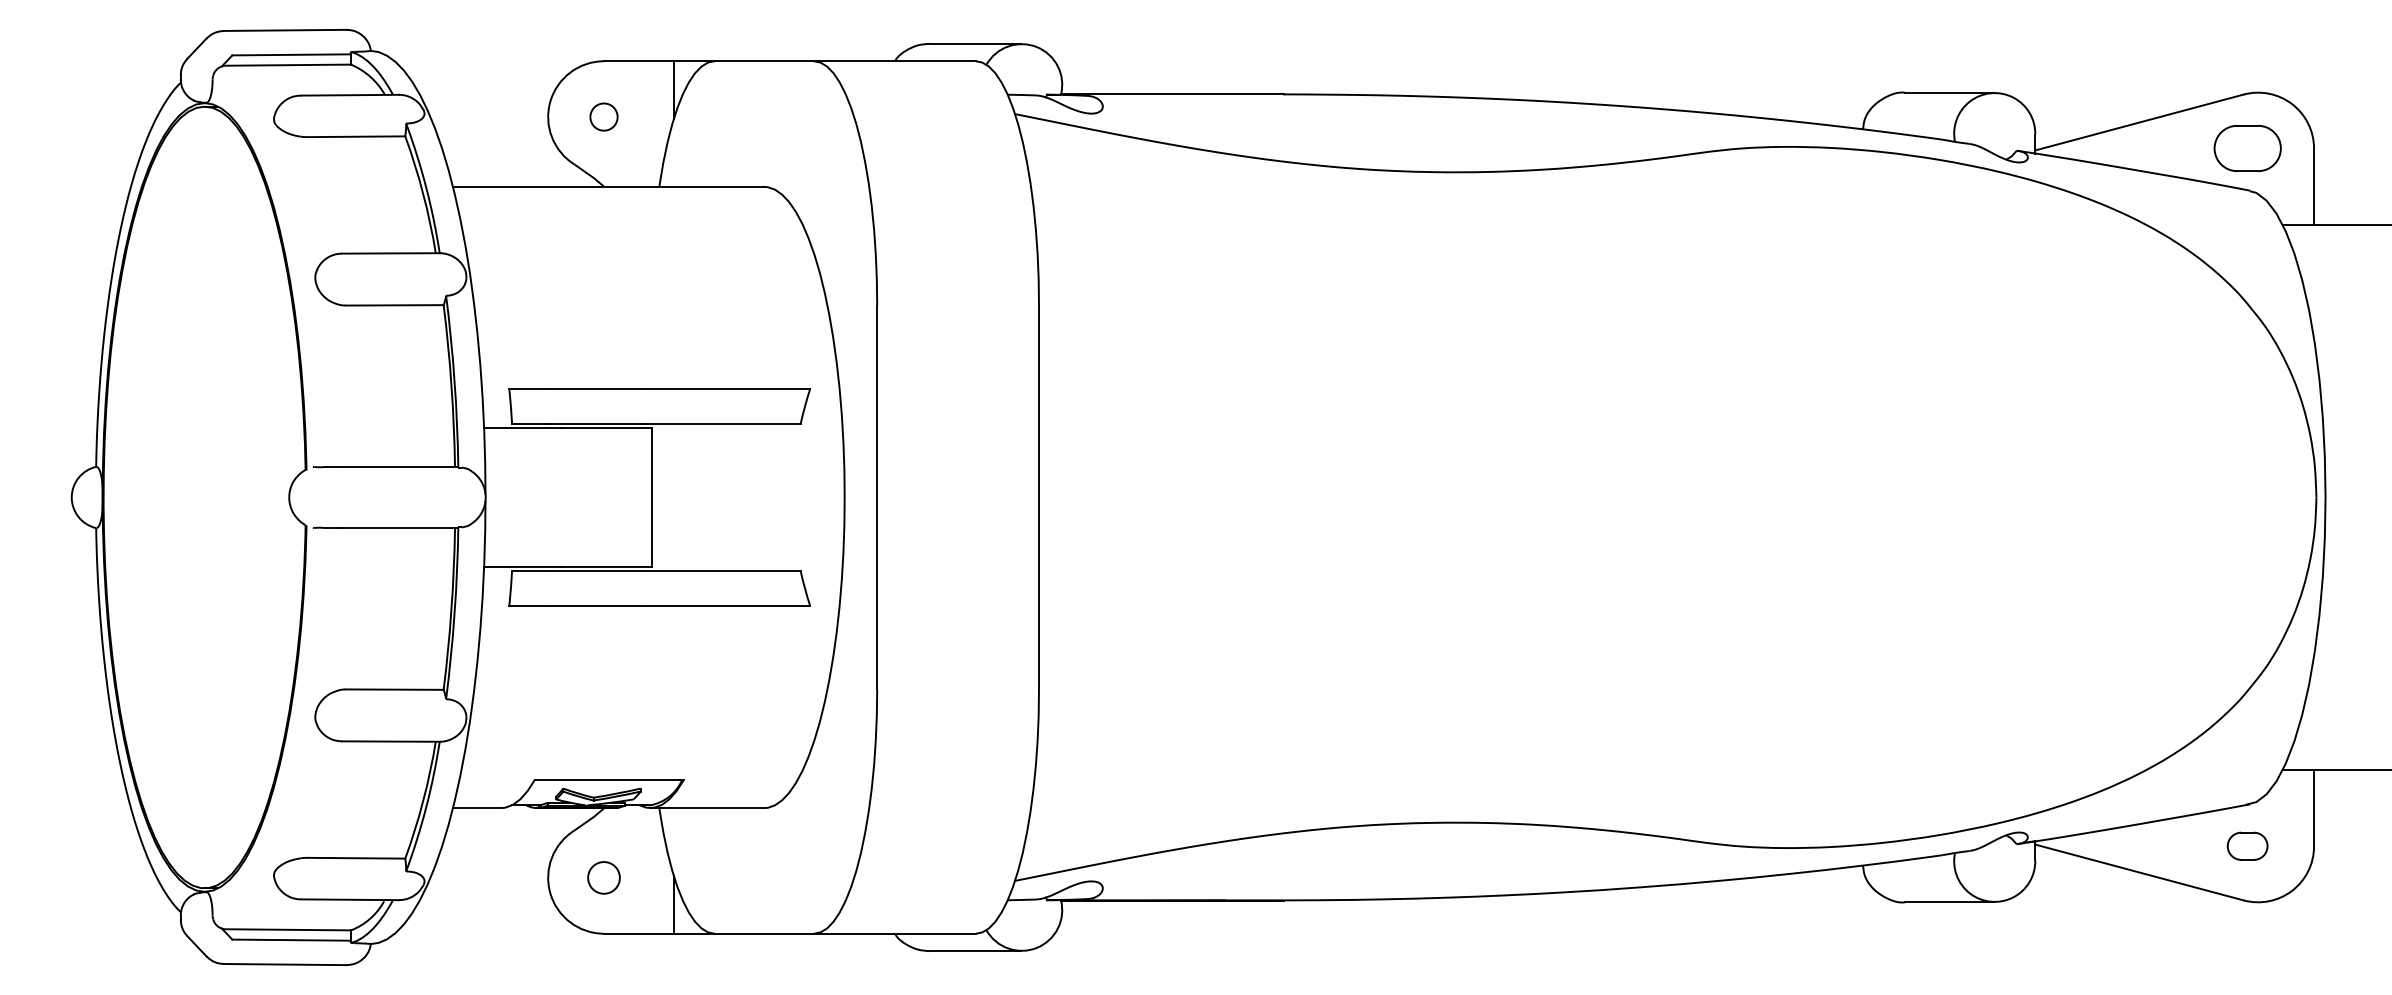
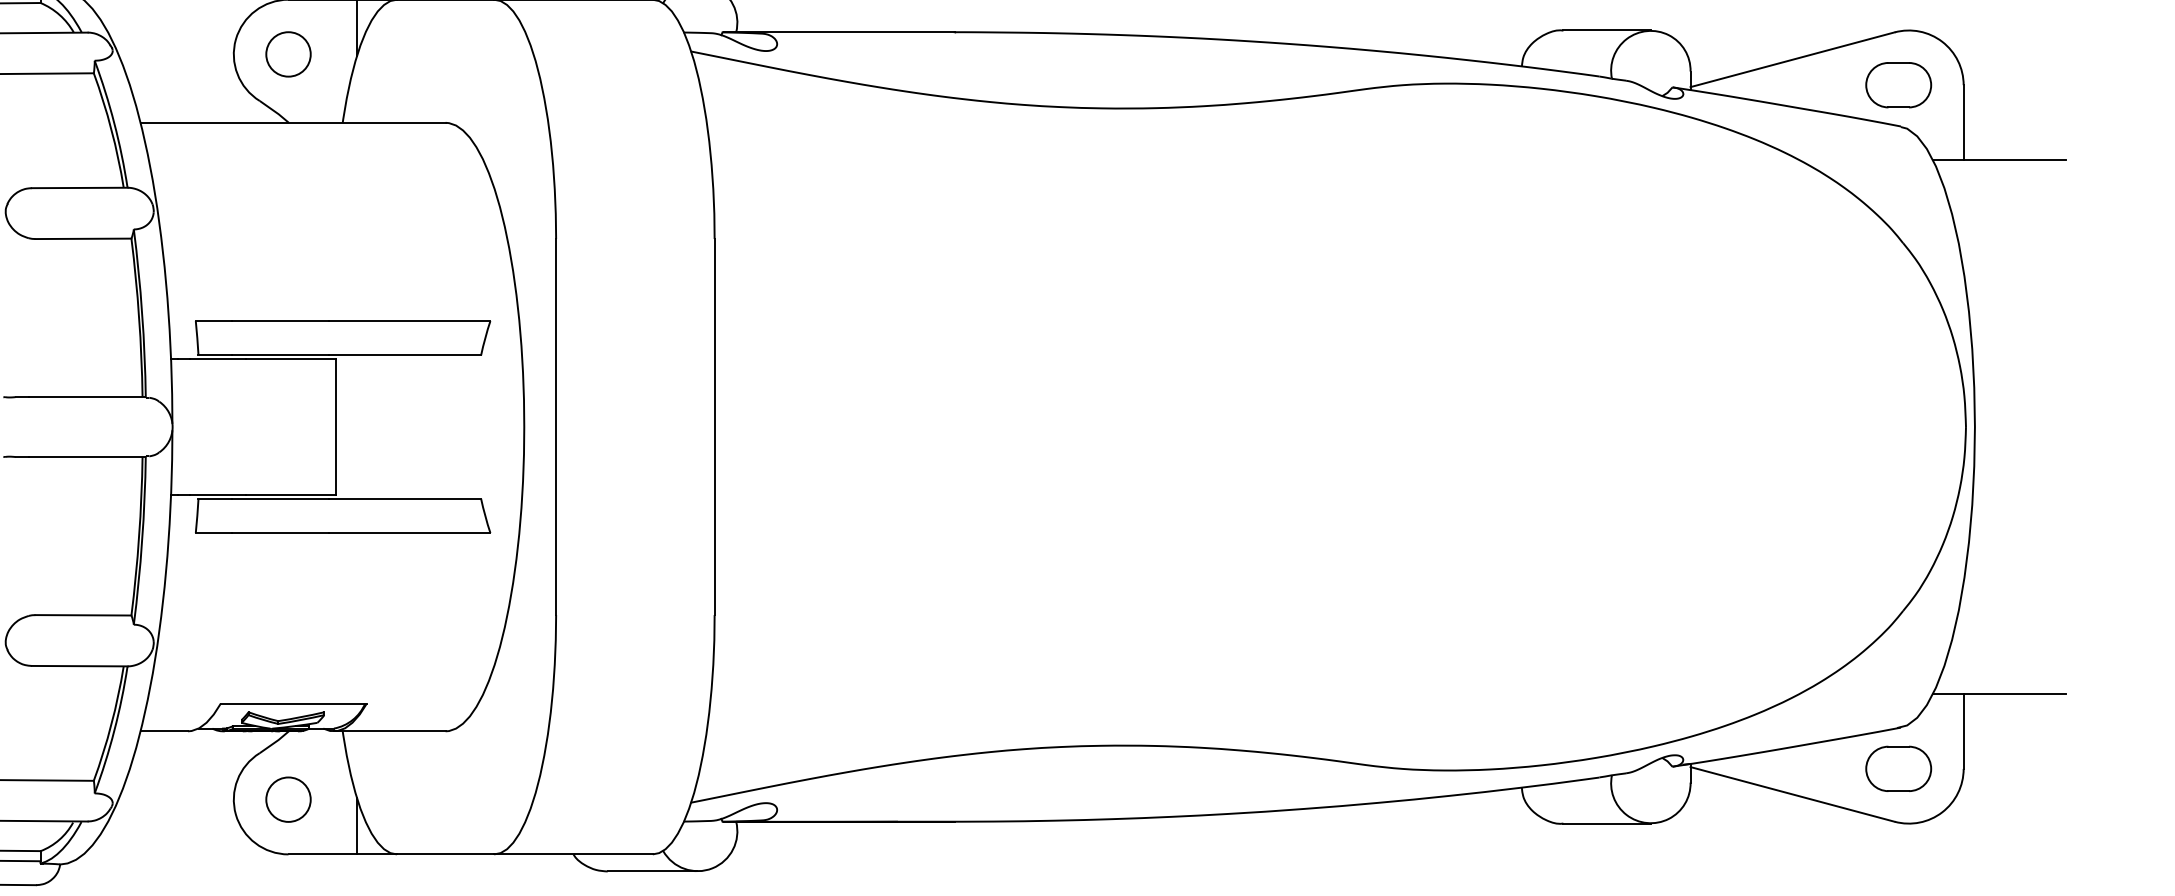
circle: (603, 116) -> (288, 53), size x1.67
part: (2247, 845) -> (1898, 767), size x1.67
circle: (603, 877) -> (288, 799), size x1.43

